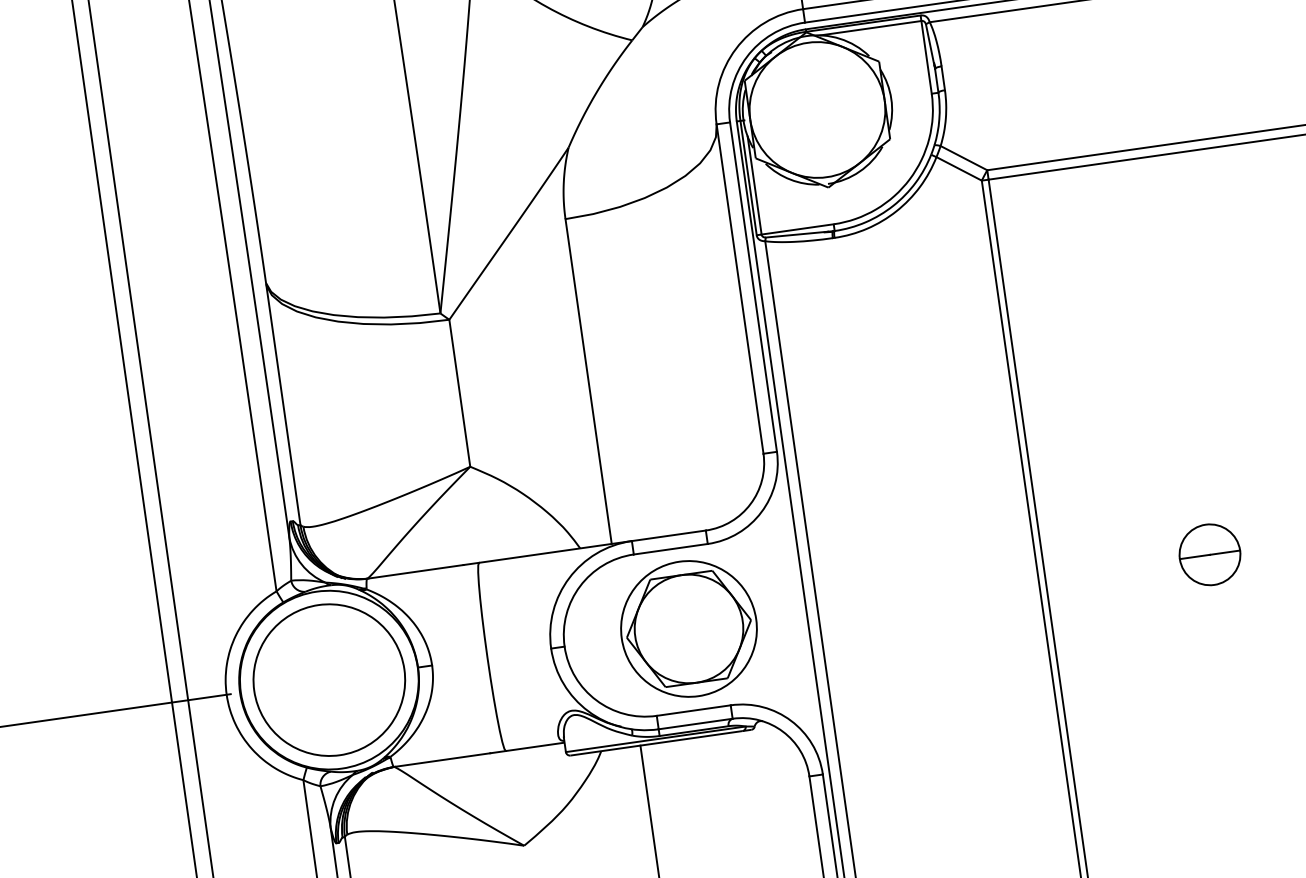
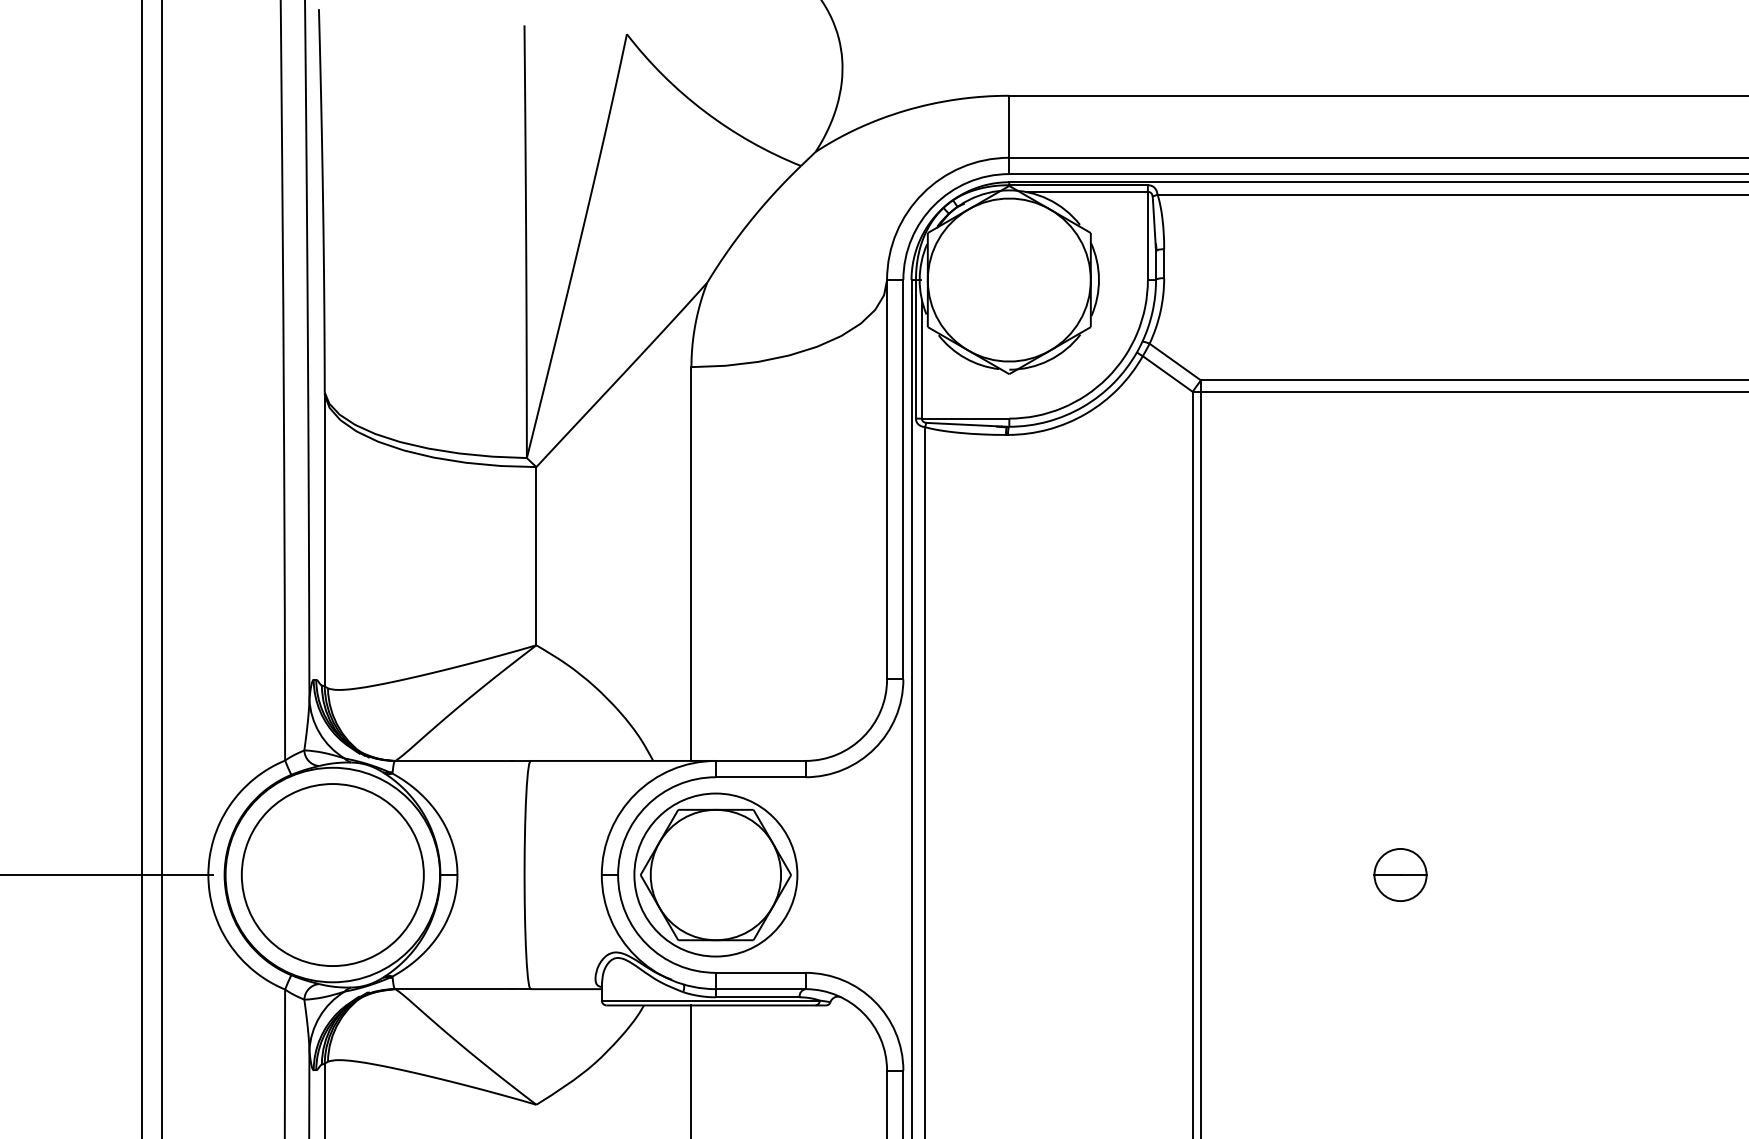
part: (1209, 554) -> (1400, 874), size x0.71
part: (688, 628) -> (715, 874), moved

